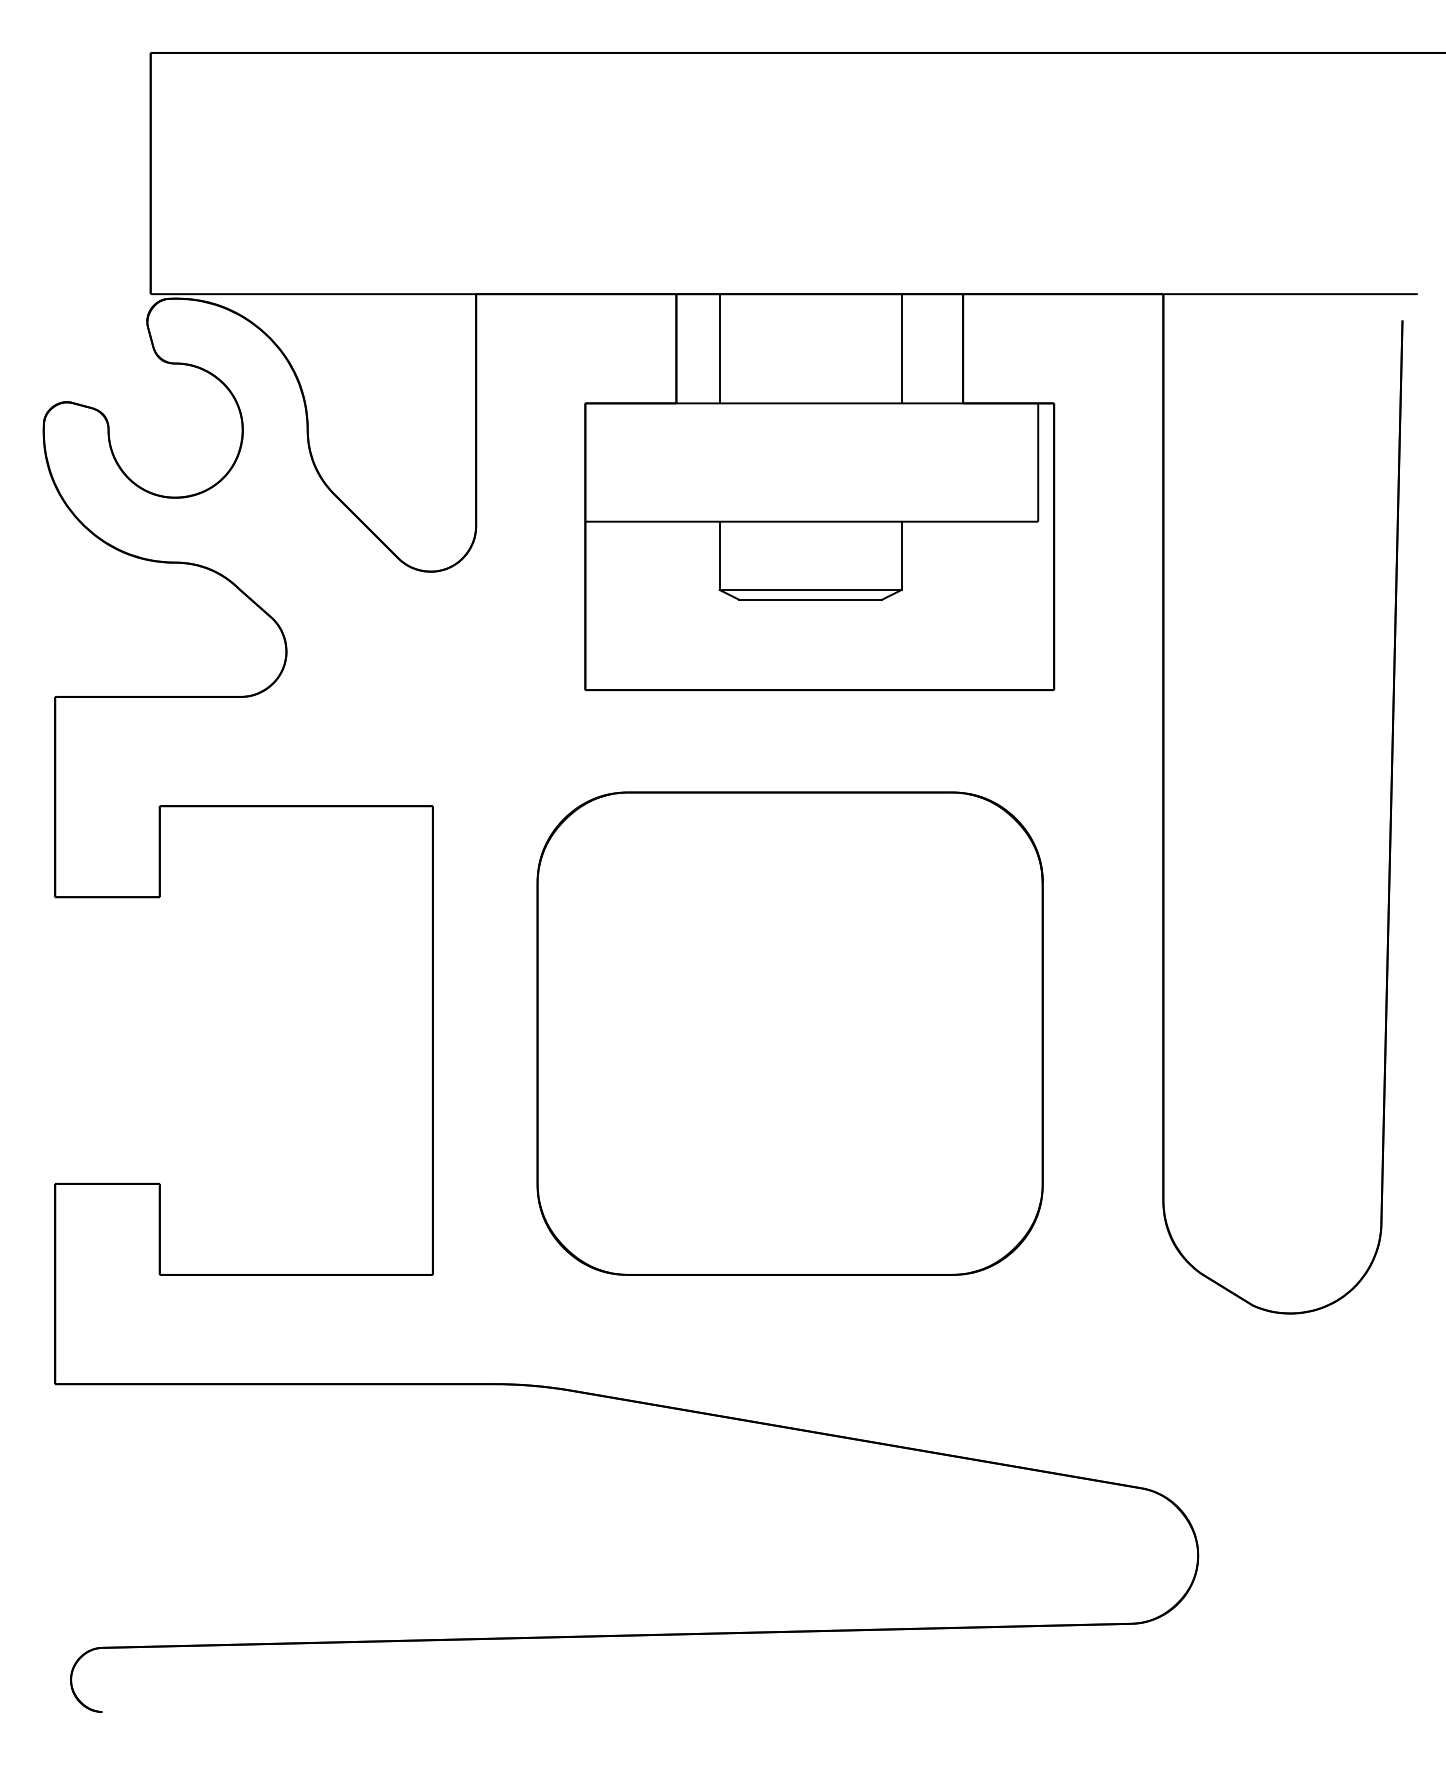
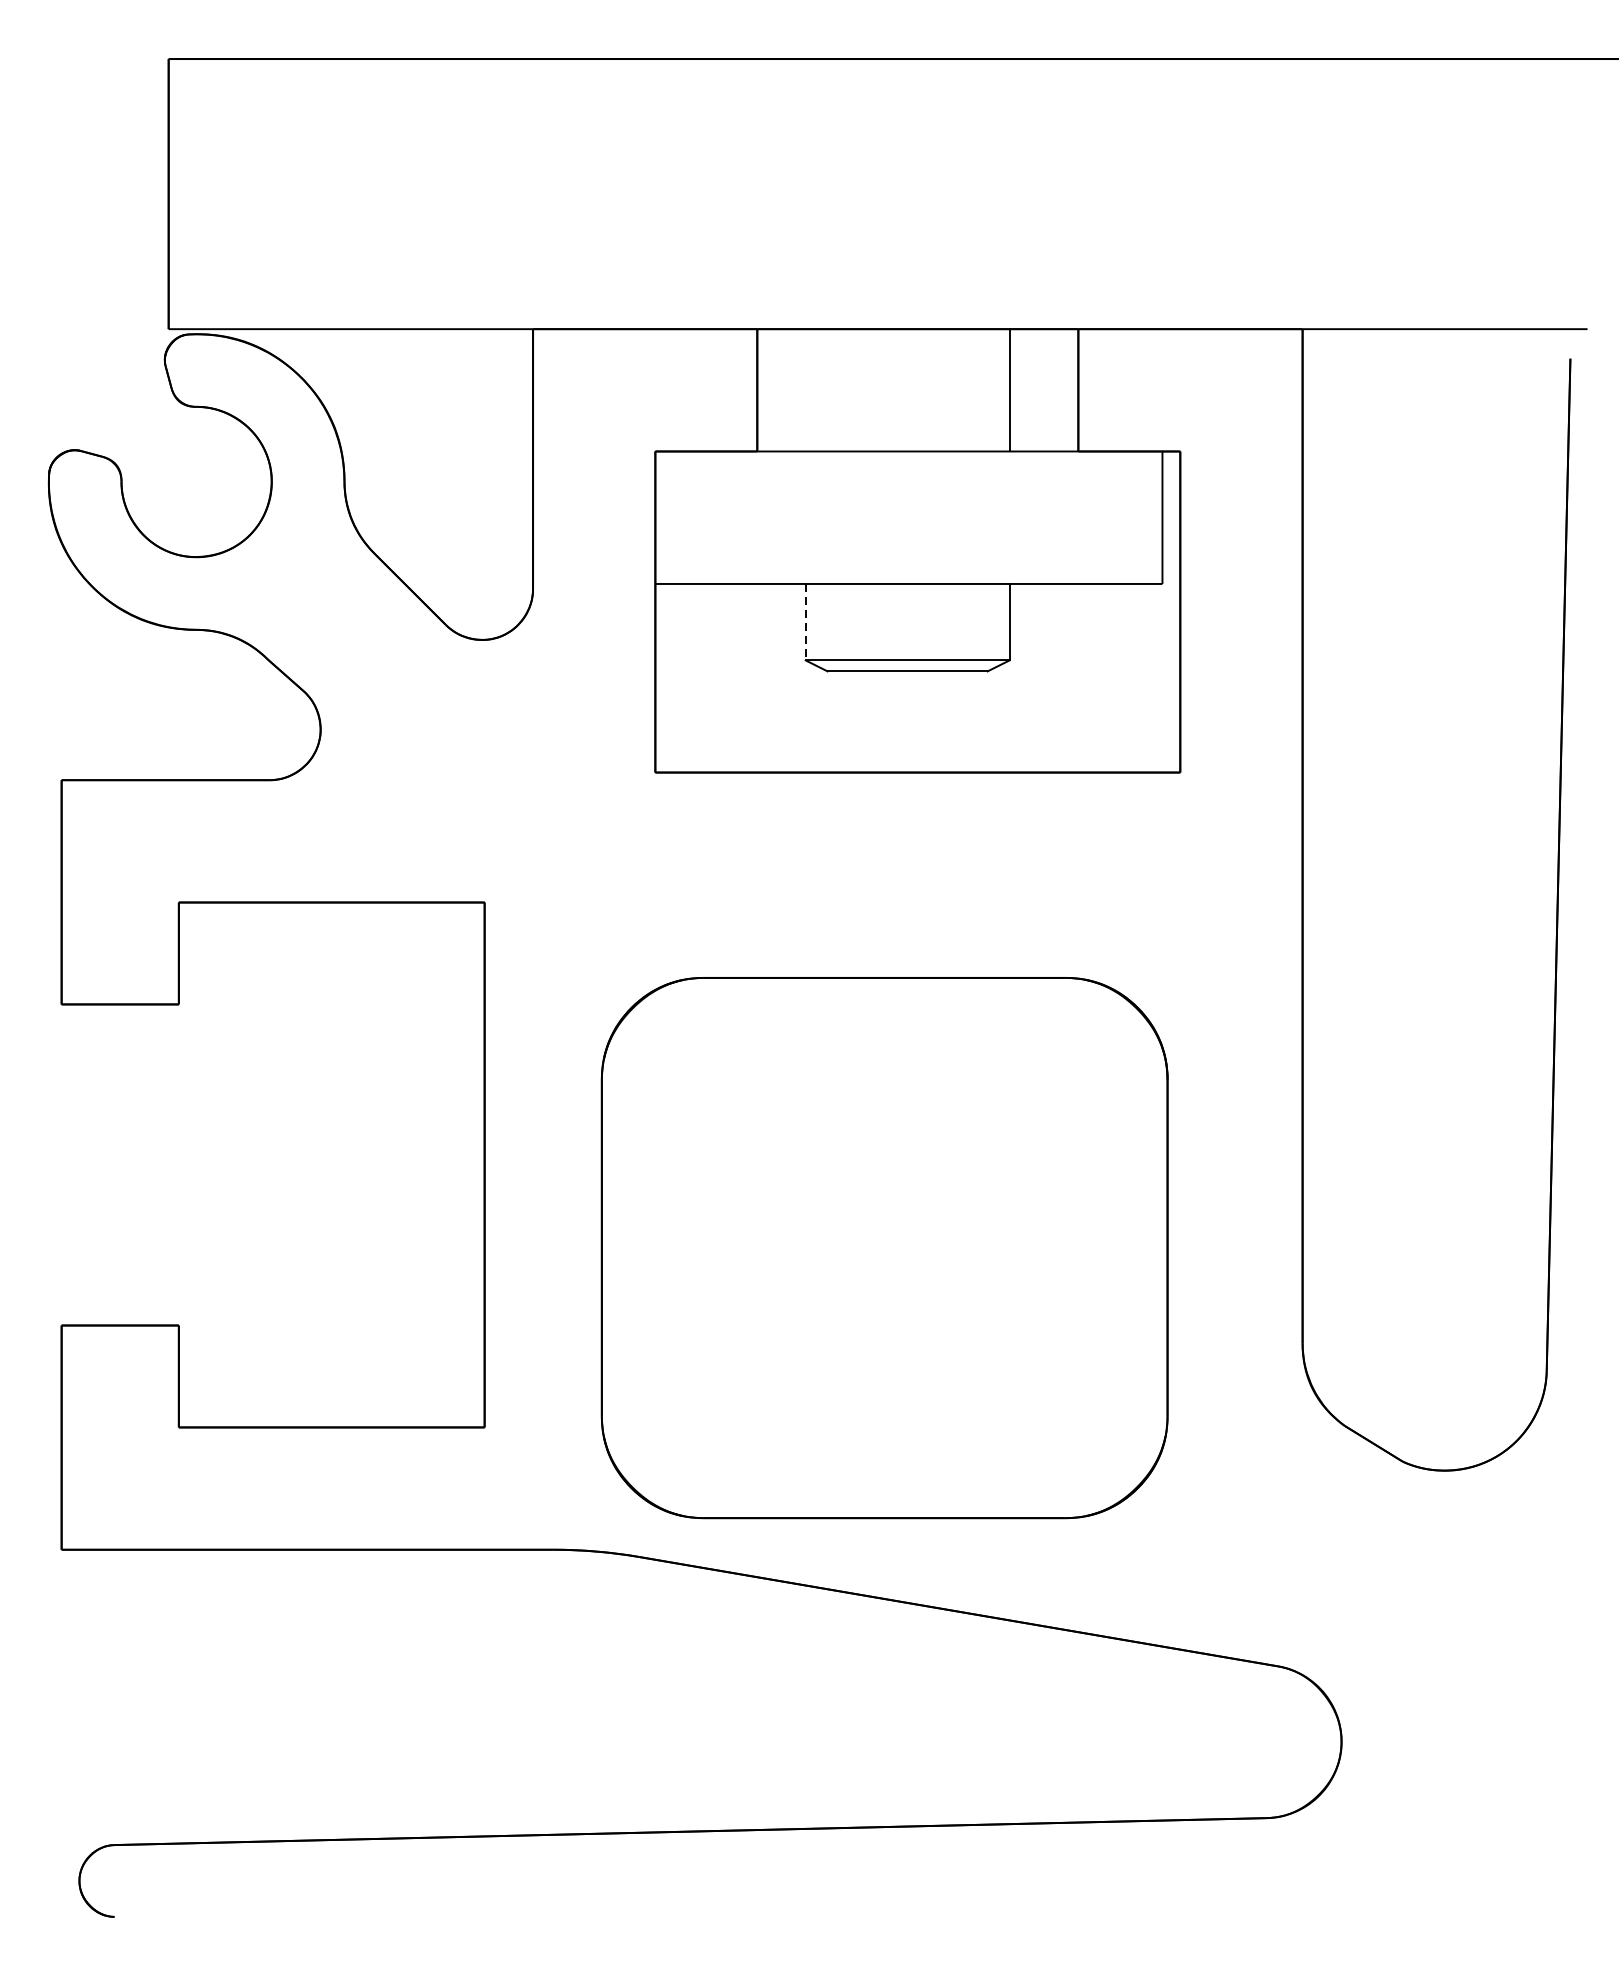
line: (719, 348) -> (805, 390), removed
line: (719, 556) -> (805, 622), solid -> dashed
part: (789, 1033) -> (883, 1247), moved

